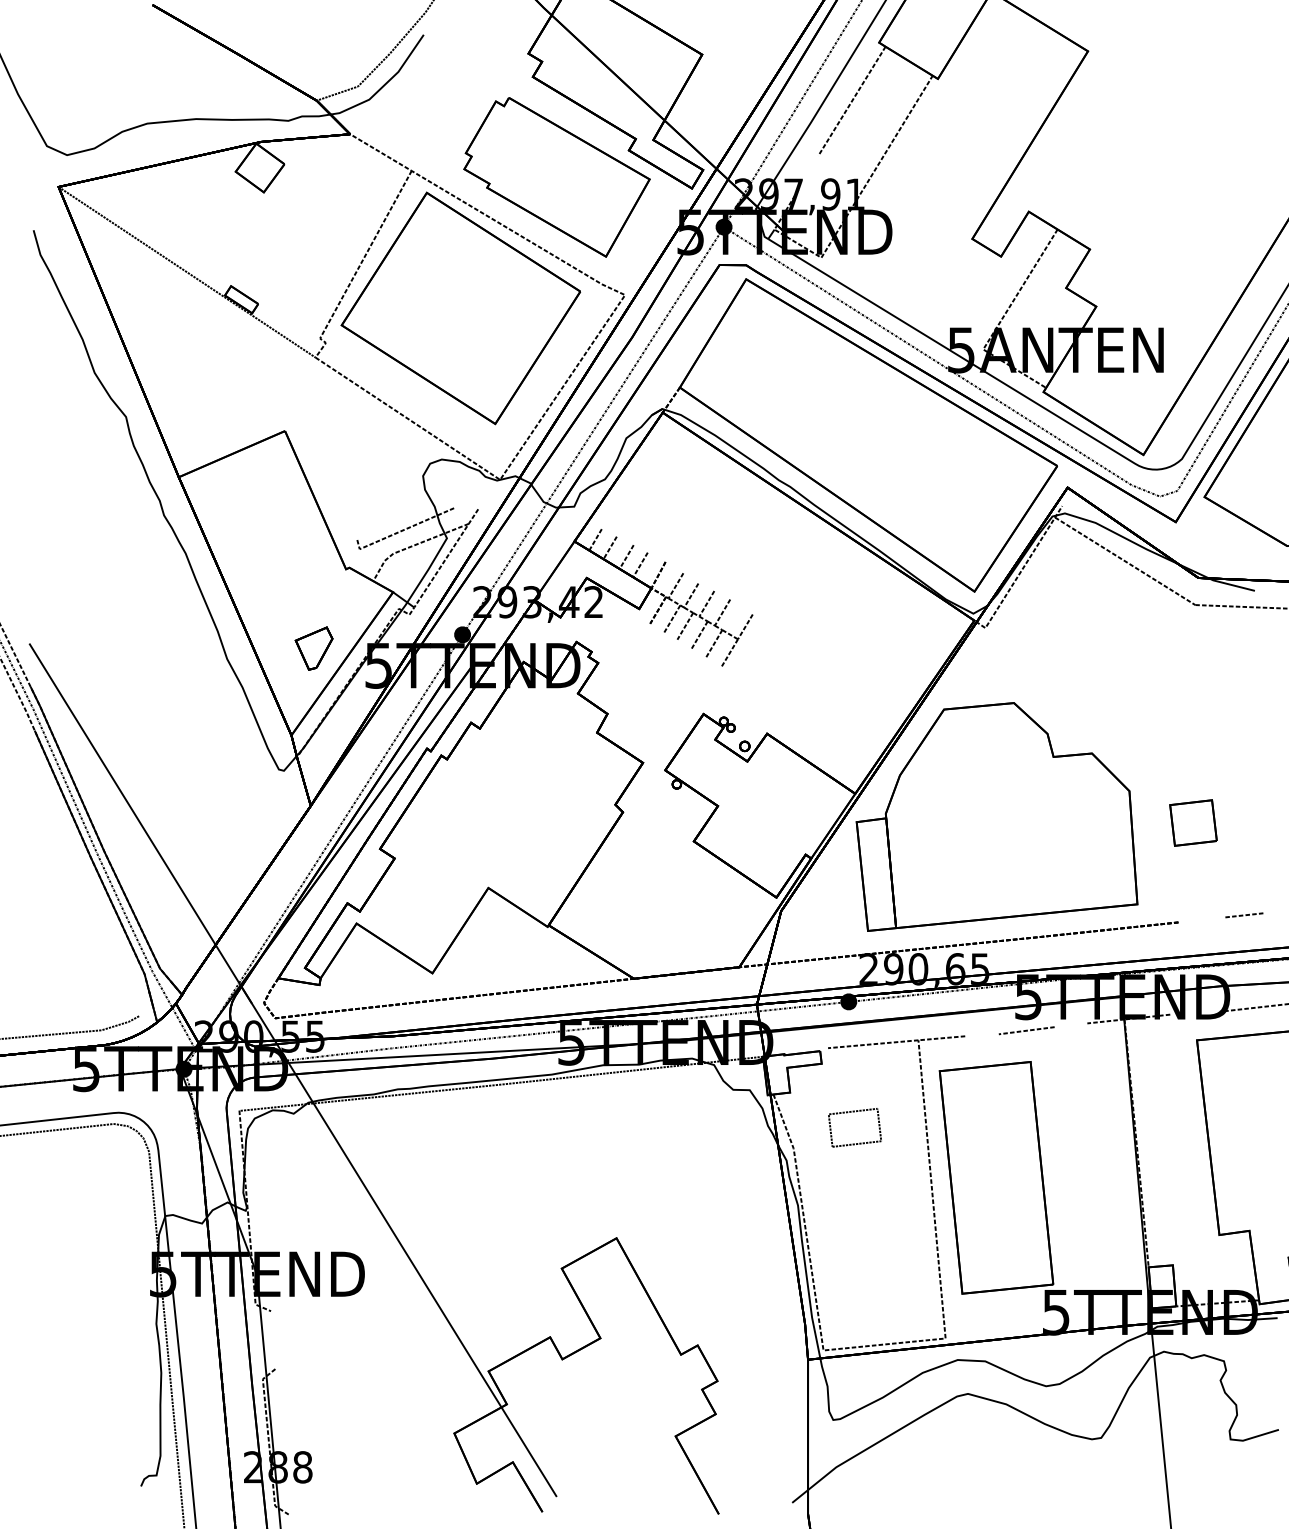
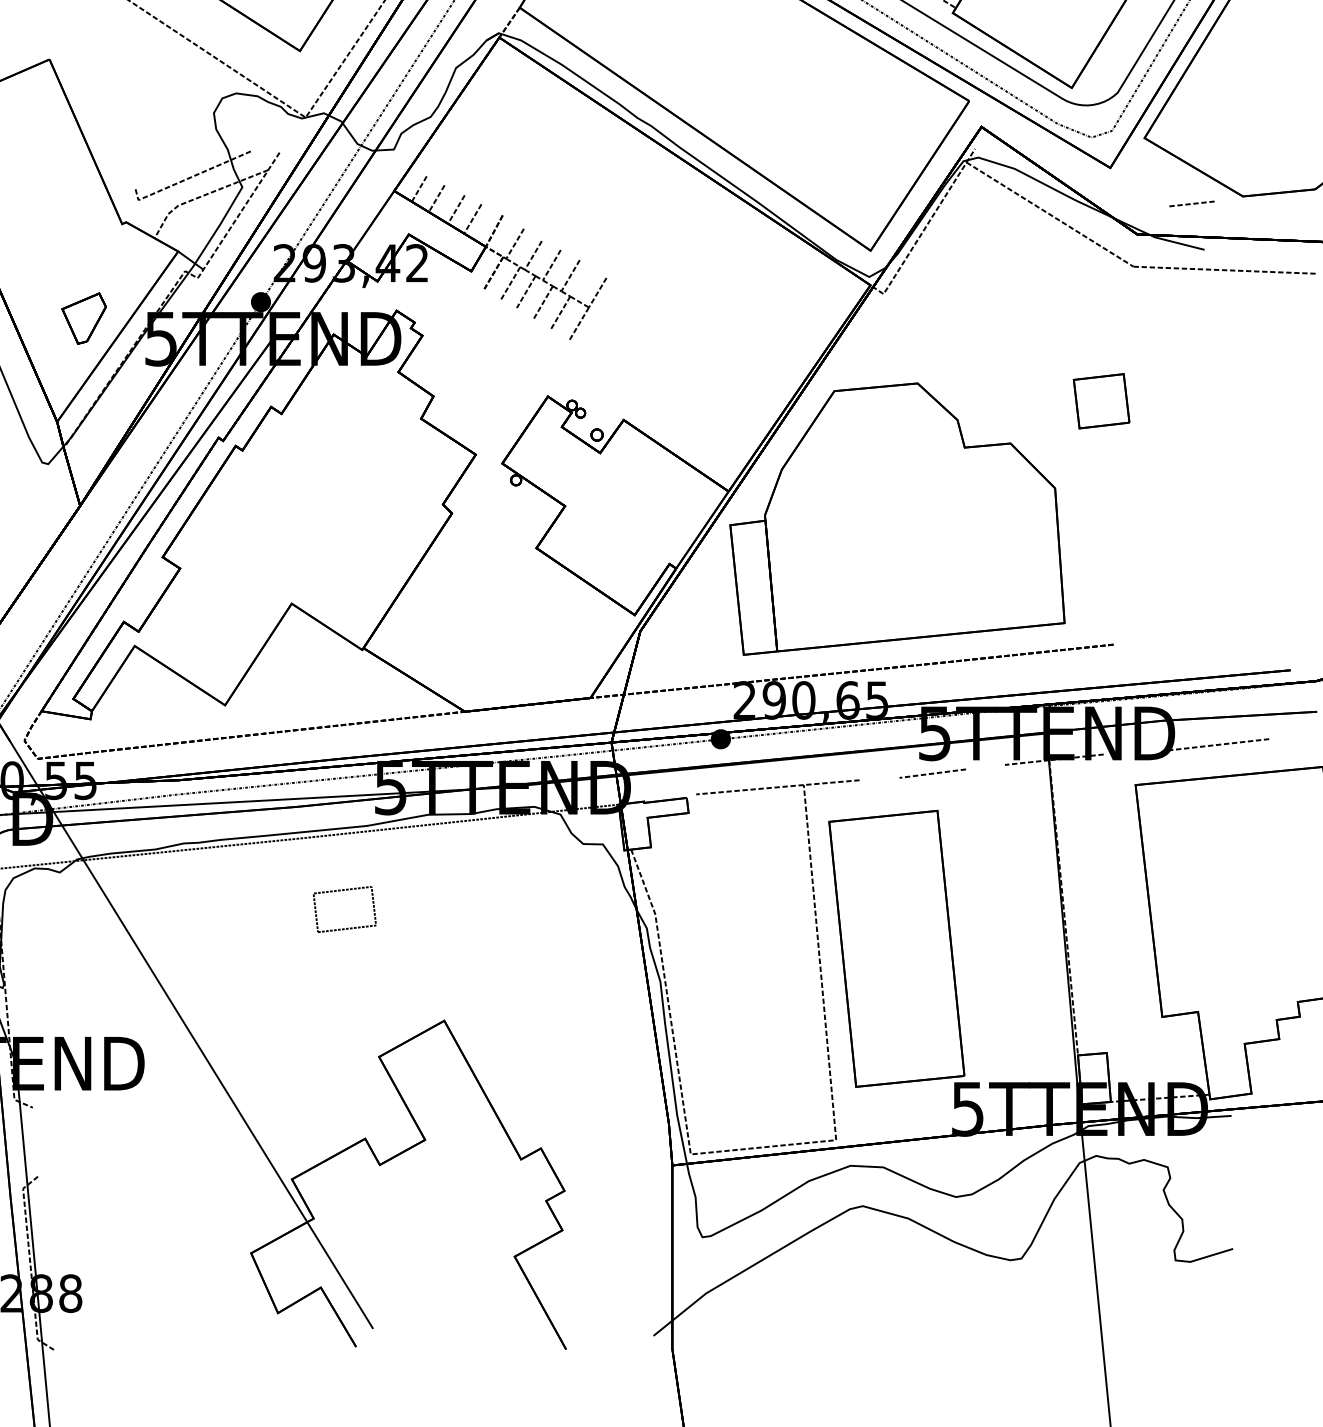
part: (1193, 822) -> (1101, 400), moved
line: (1243, 915) -> (1190, 204), moved
part: (854, 1112) -> (344, 891), moved

